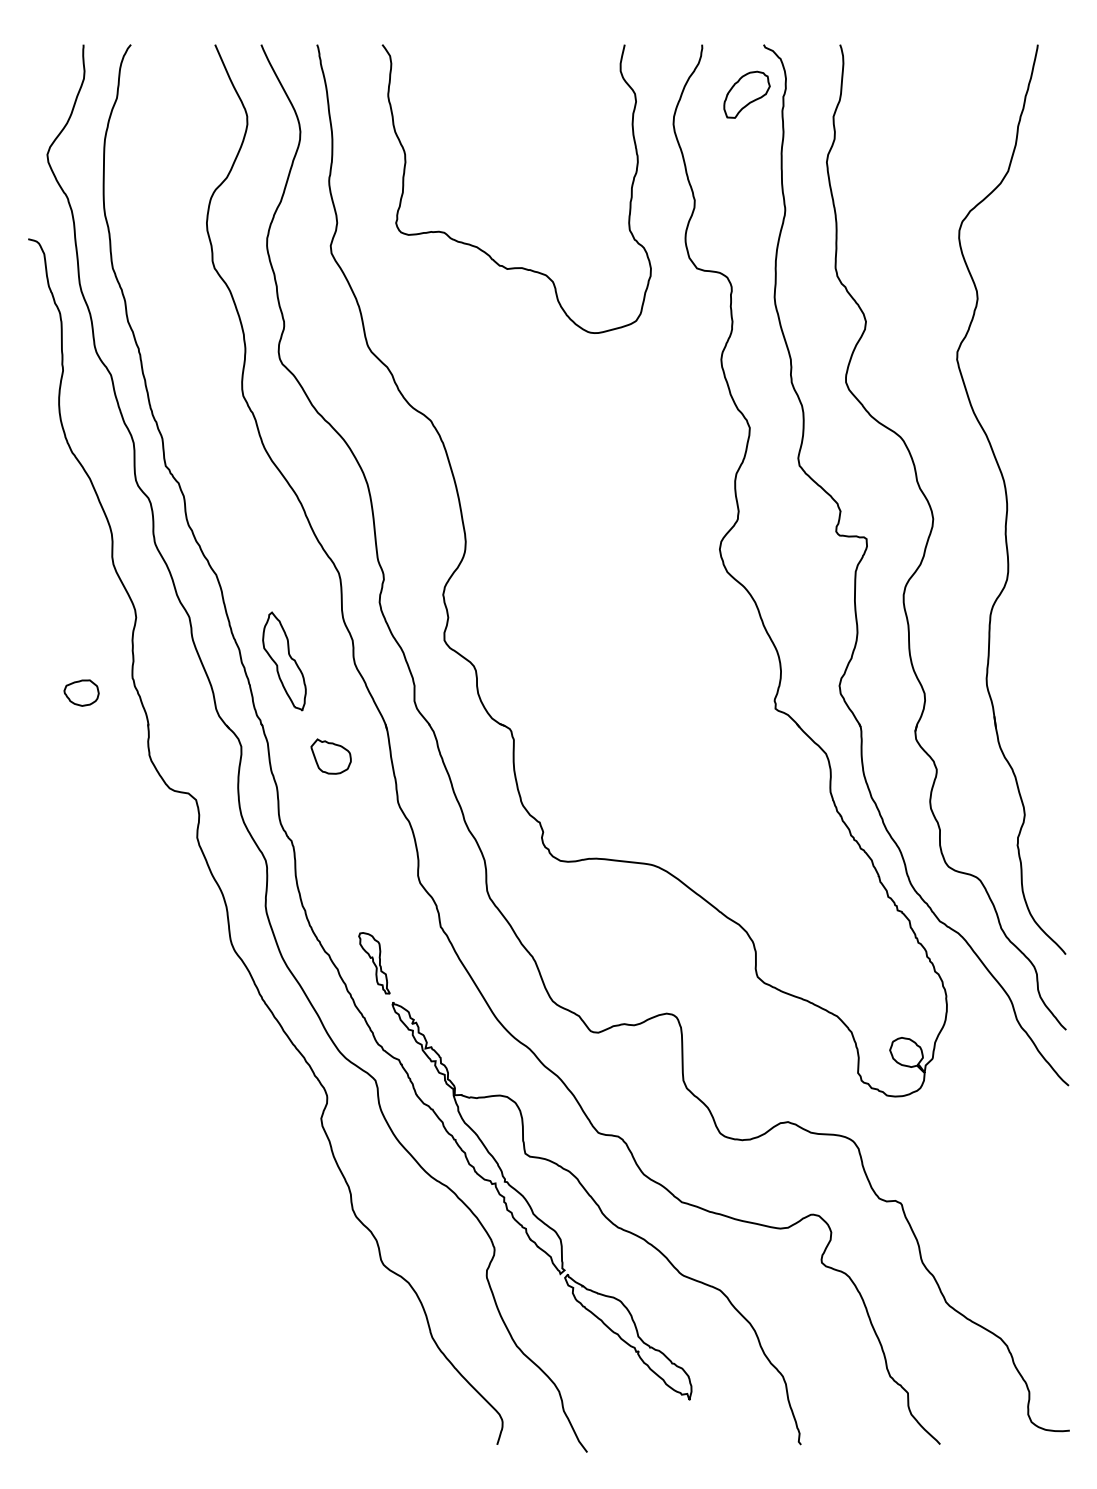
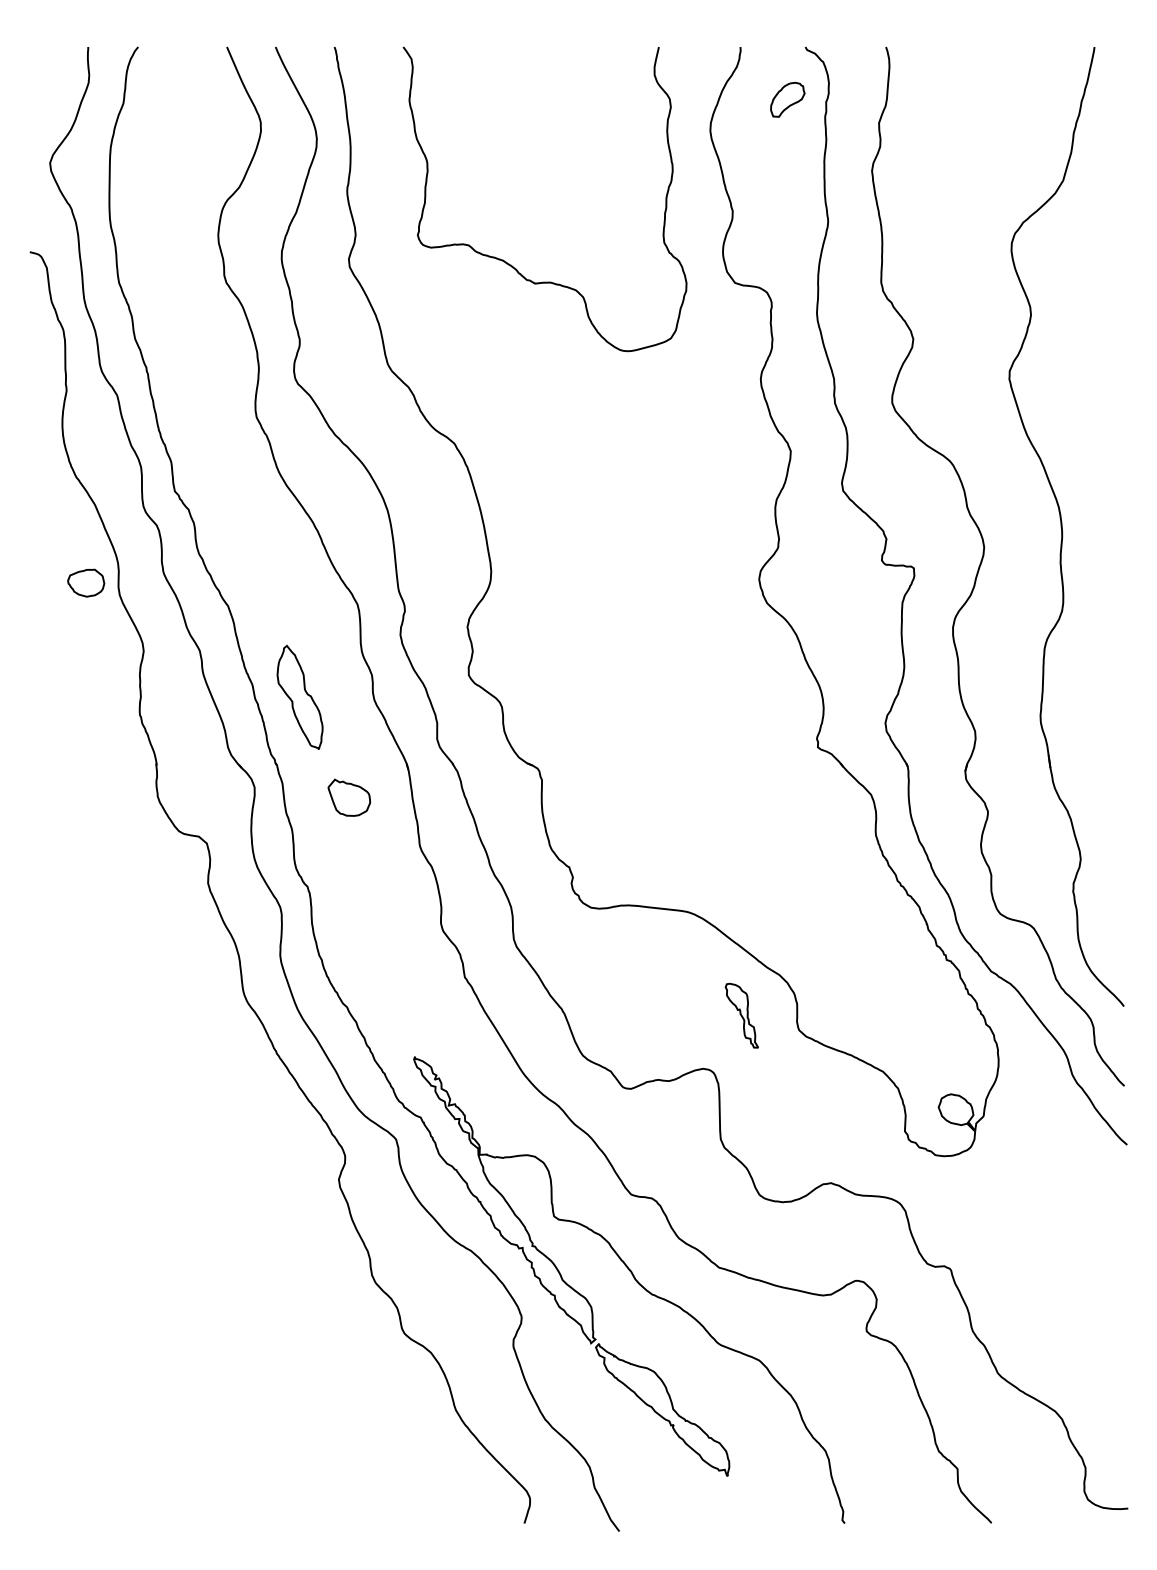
part: (746, 94) -> (787, 99), size x0.7
part: (81, 692) -> (86, 582), moved
part: (374, 963) -> (741, 1015), moved

